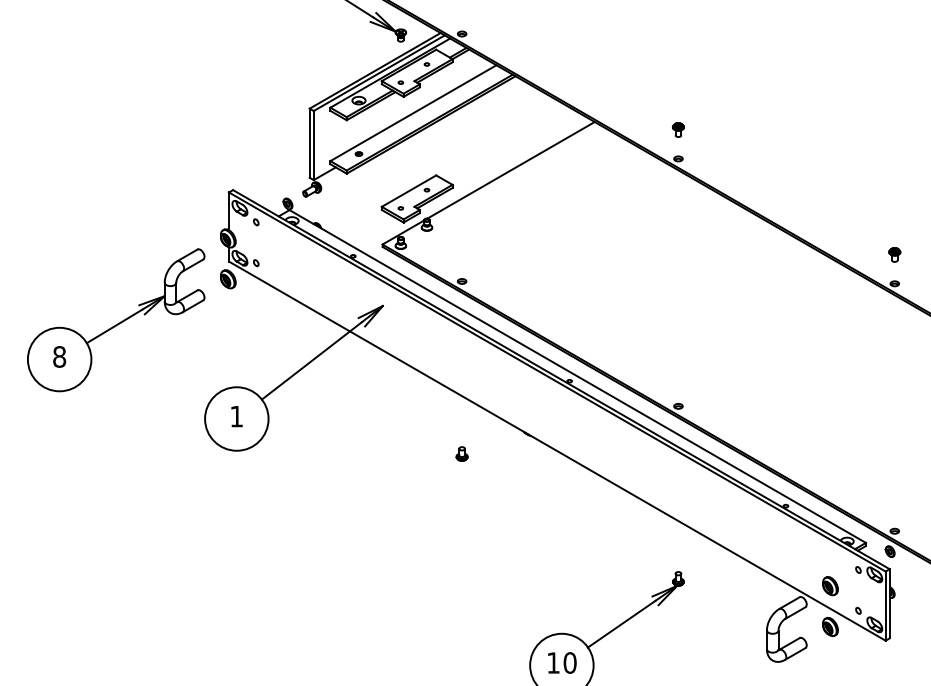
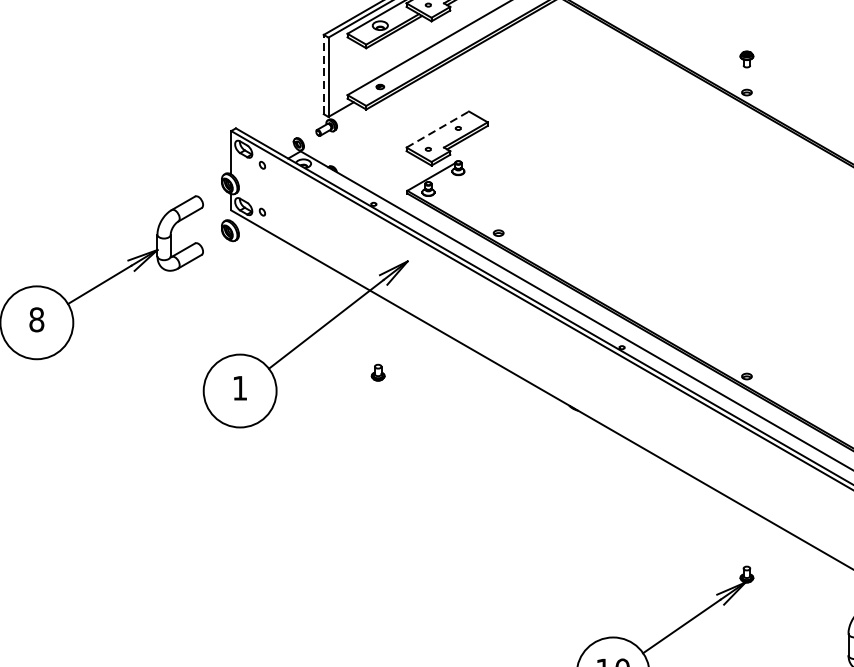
line: (309, 143) -> (323, 74), solid -> dashed
line: (510, 170) -> (554, 105), removed
line: (409, 190) -> (438, 128), solid -> dashed
part: (461, 453) -> (377, 372), moved

